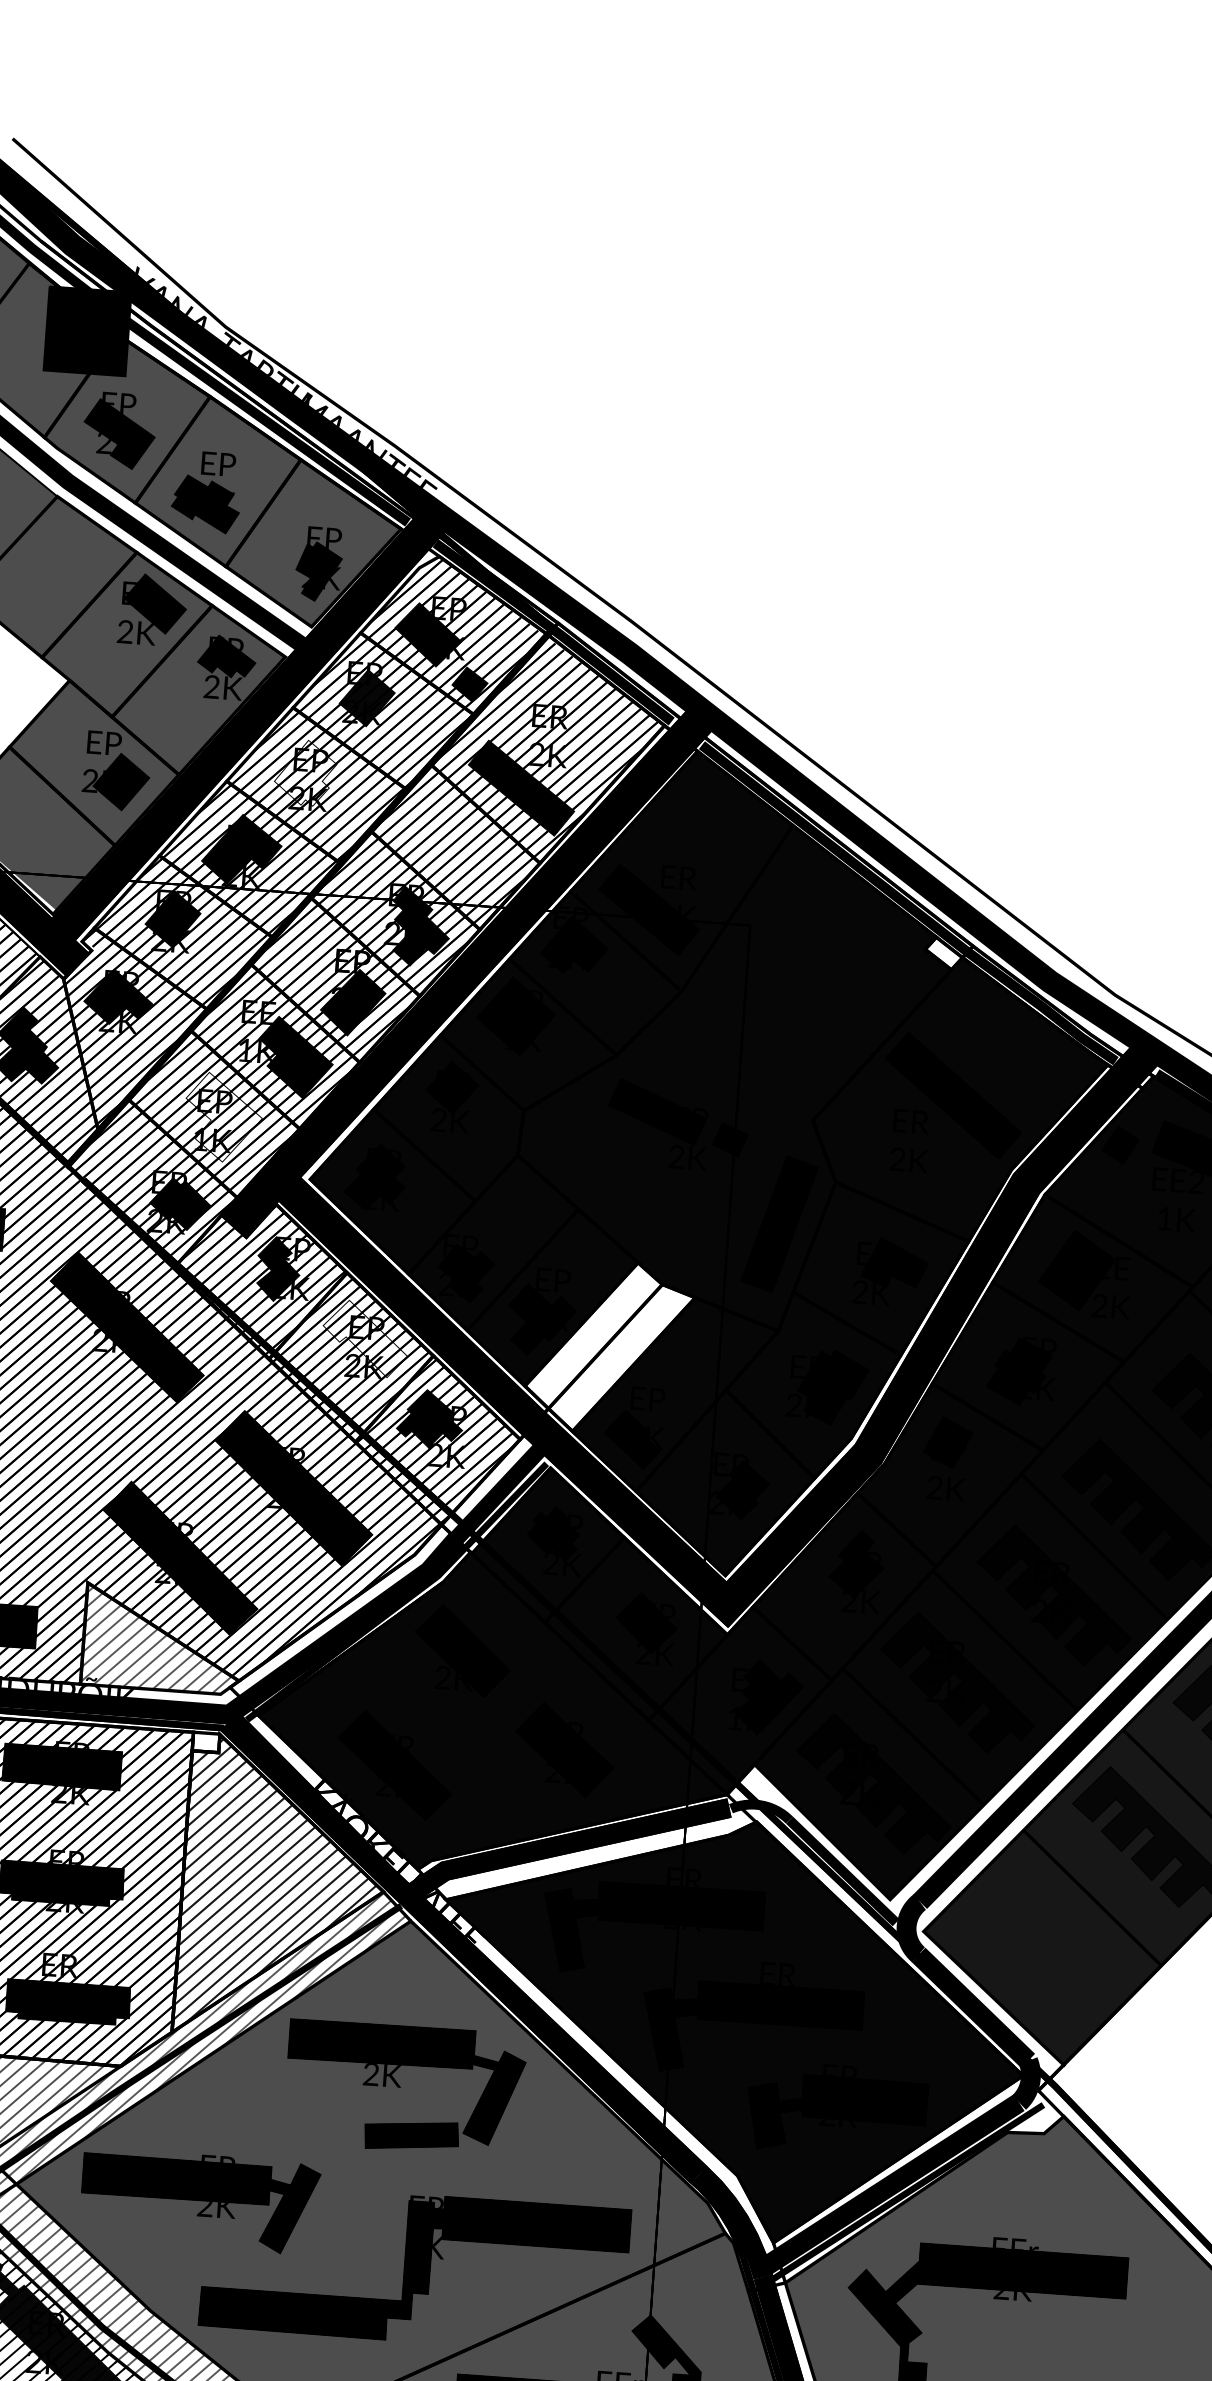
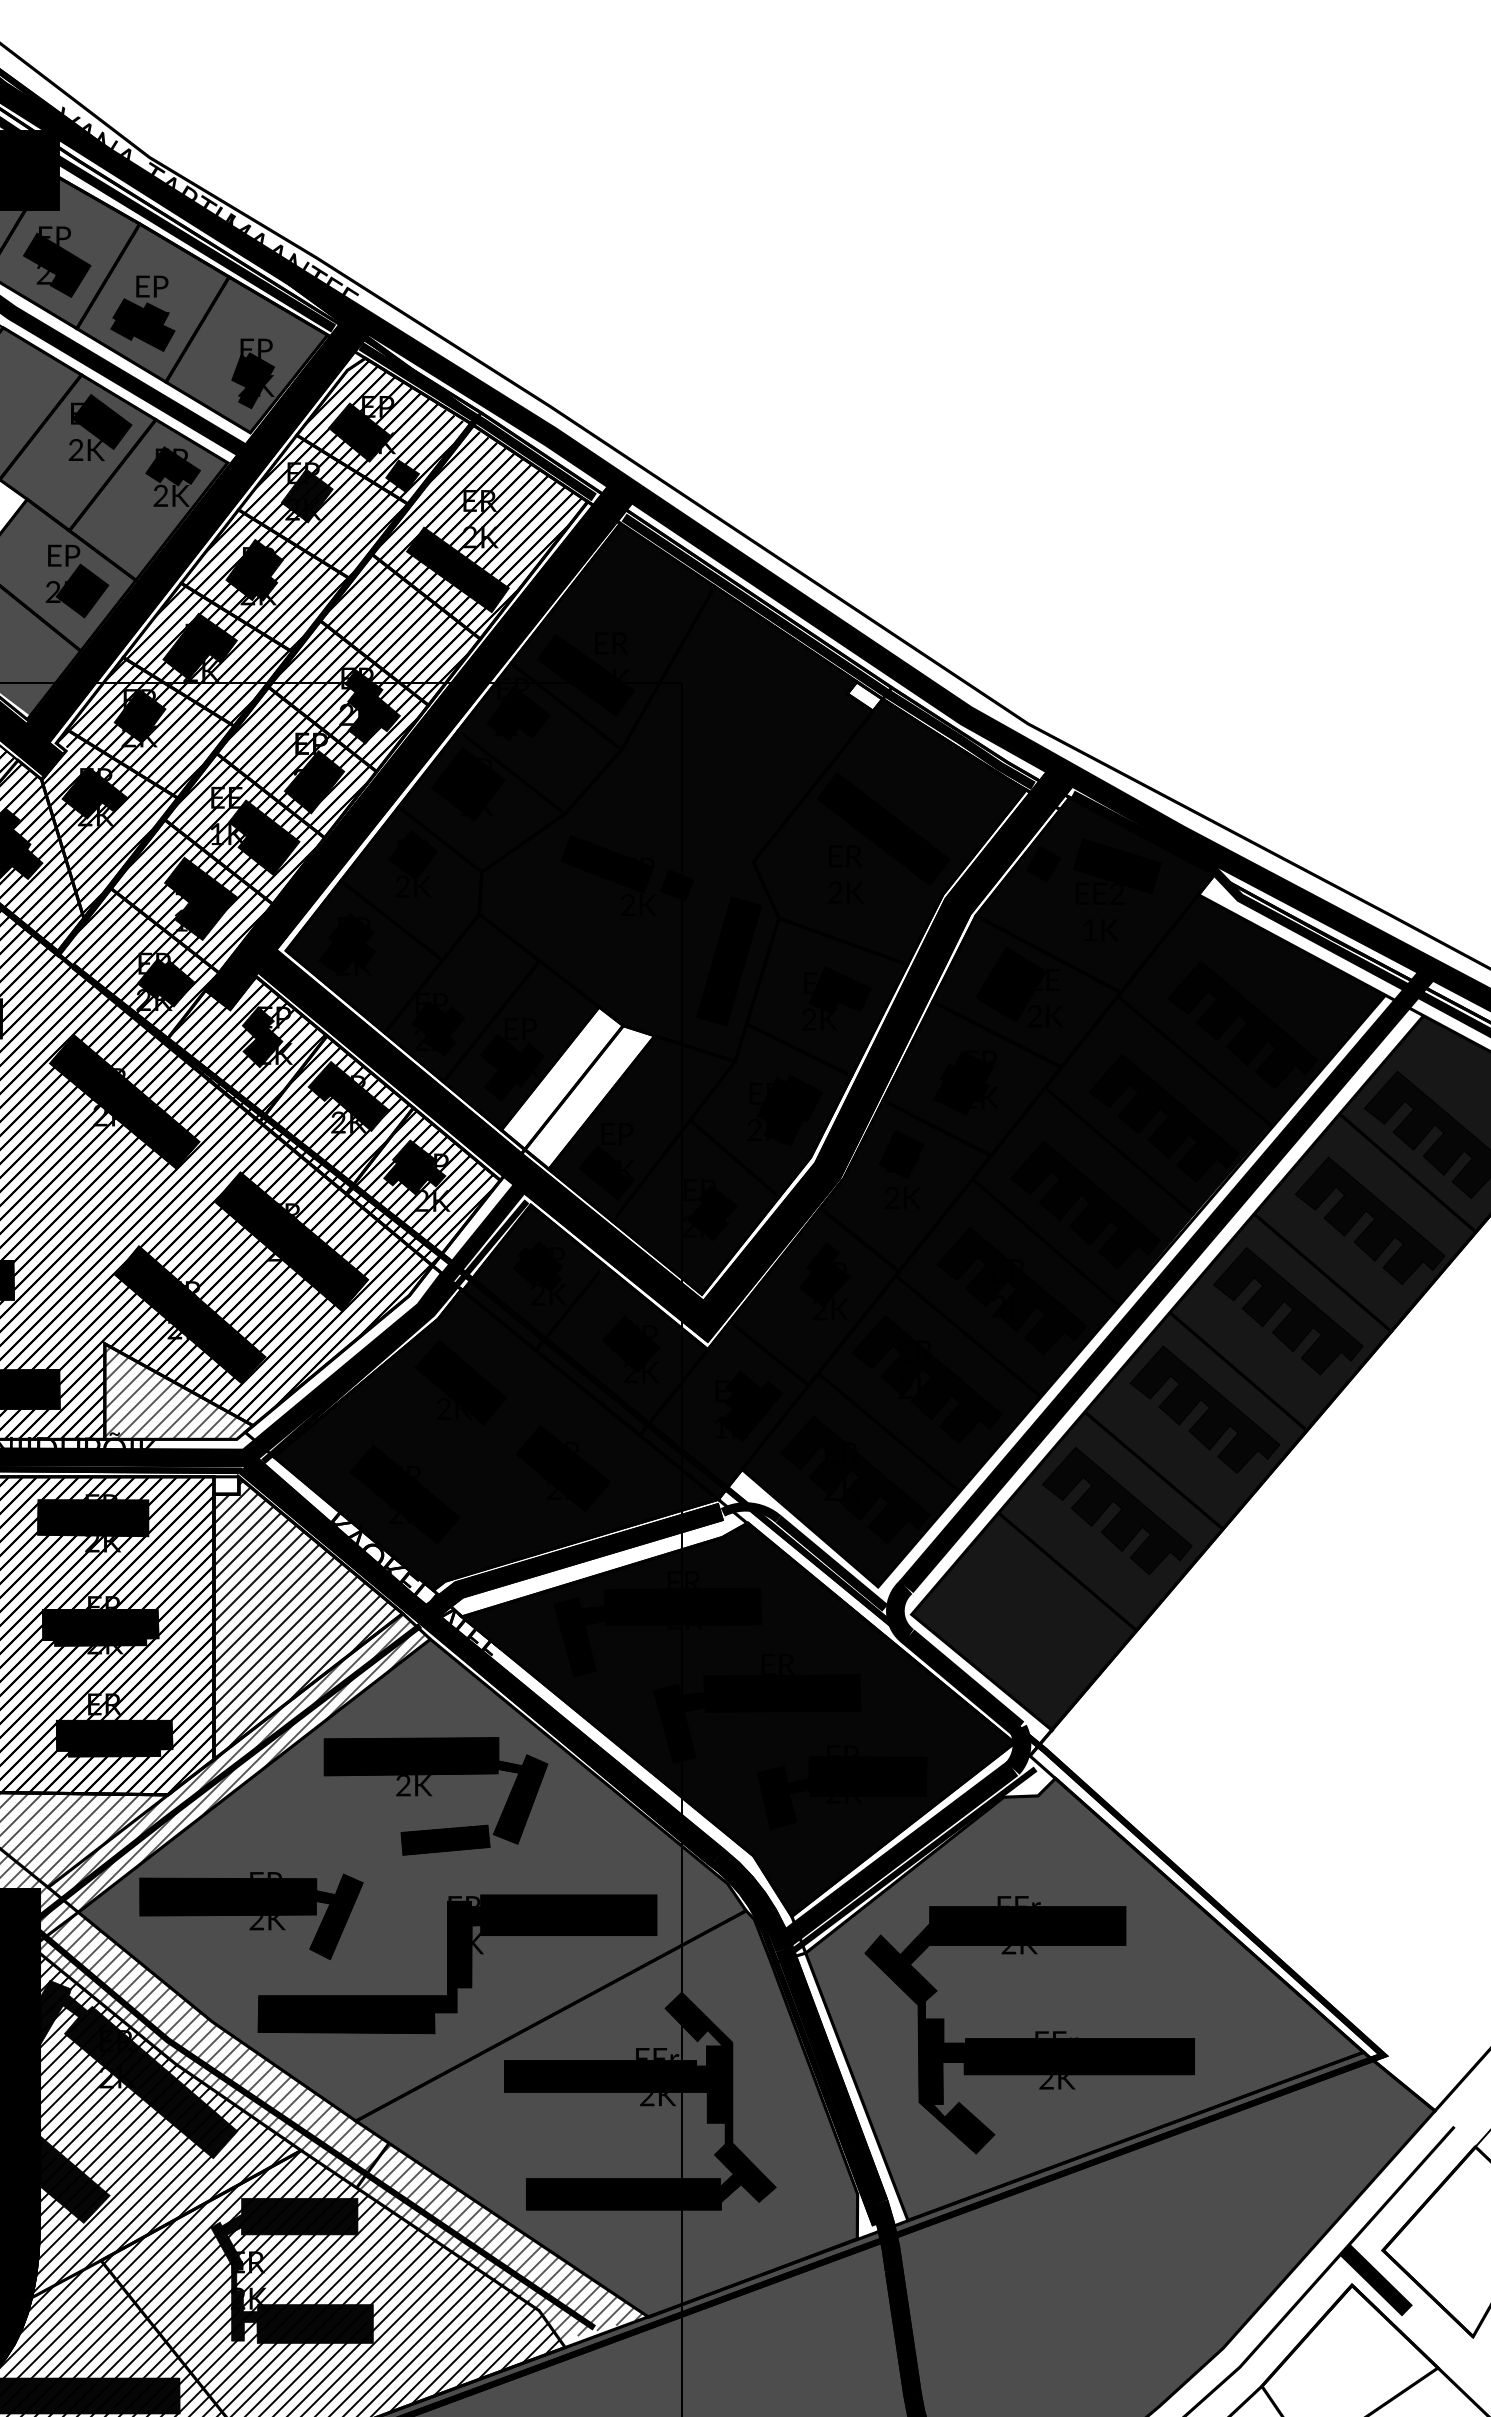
fill: (305, 772) -> (254, 569), added
fill: (223, 1117) -> (200, 898), added
fill: (365, 1338) -> (348, 1096), added

